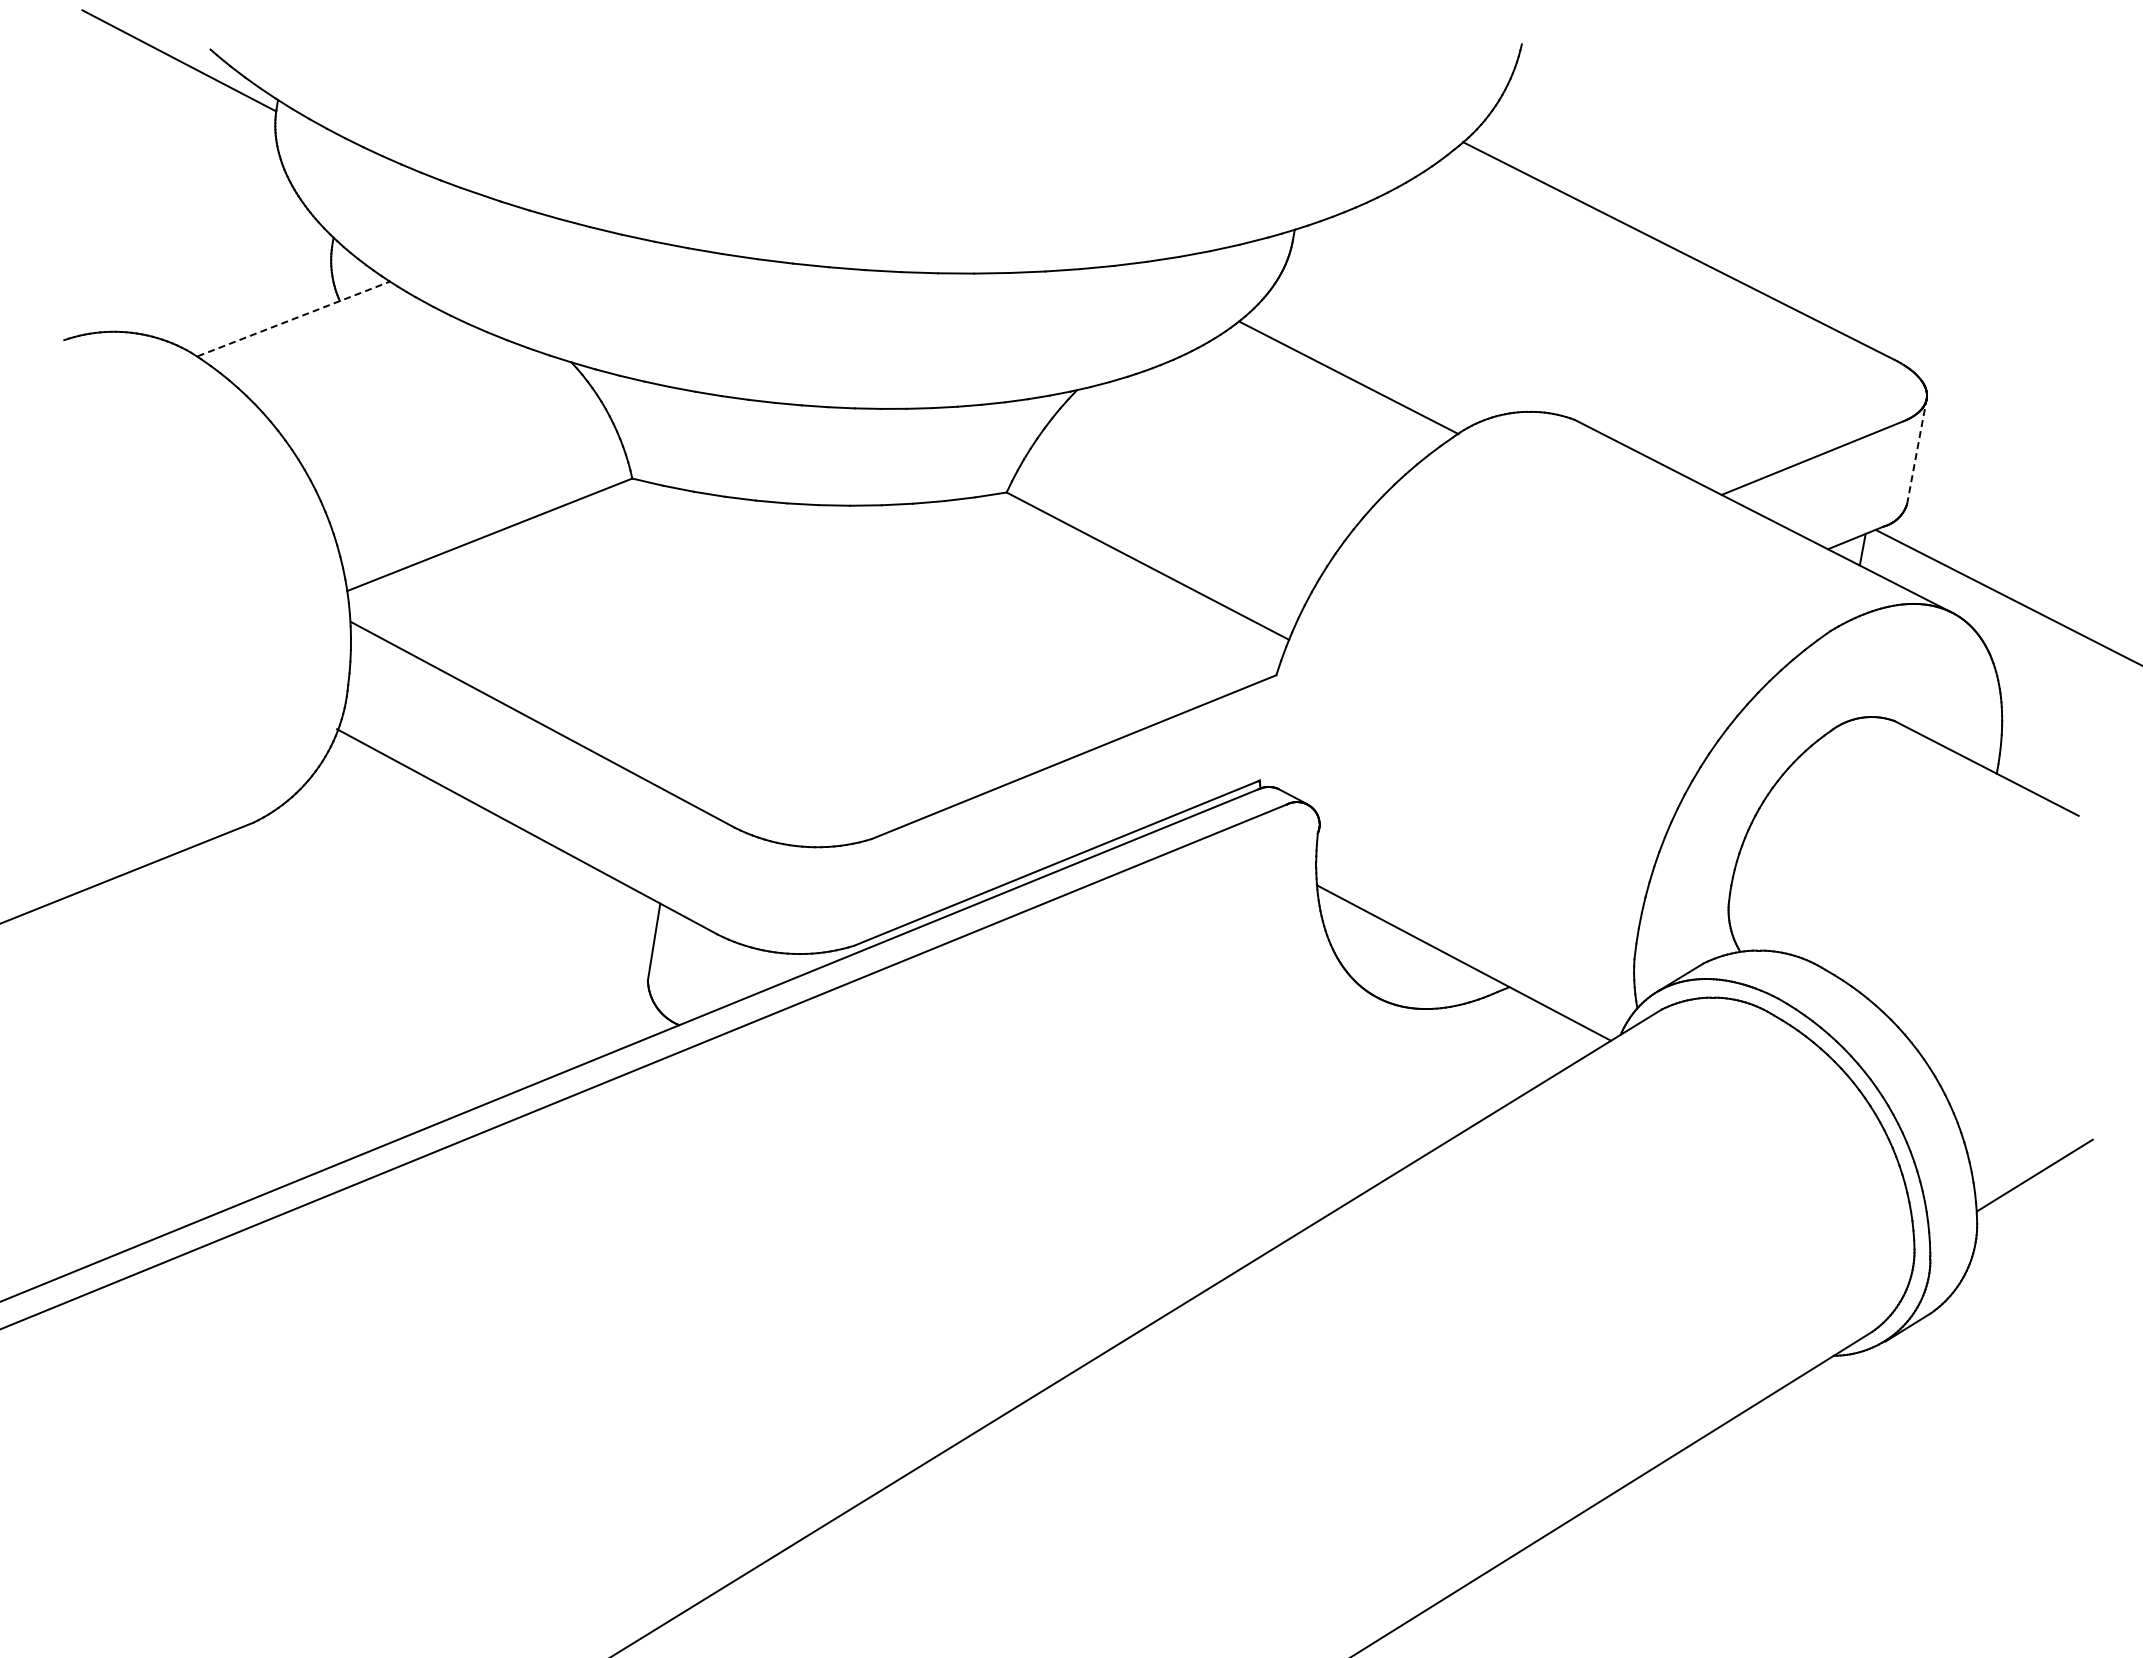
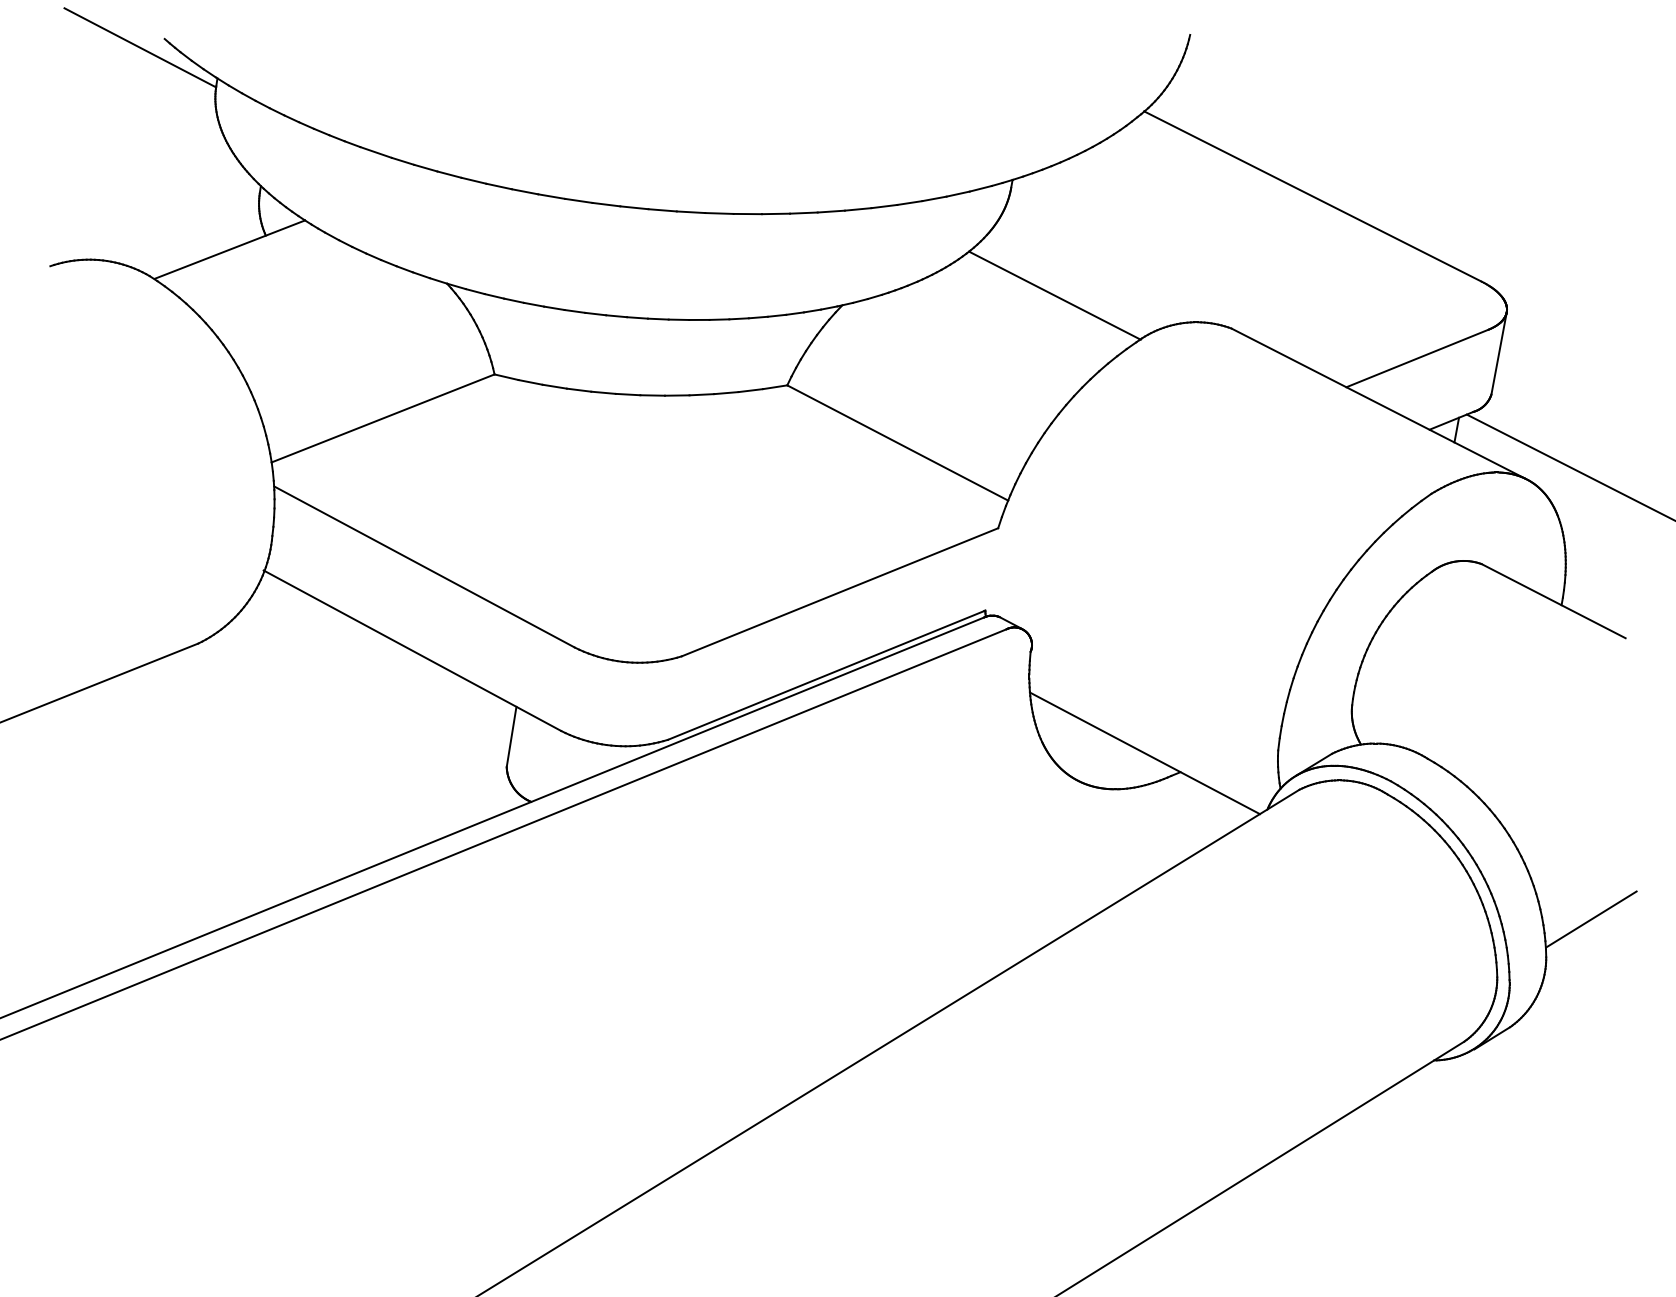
line: (294, 318) -> (230, 249), dashed -> solid
line: (1916, 451) -> (1498, 353), dashed -> solid

